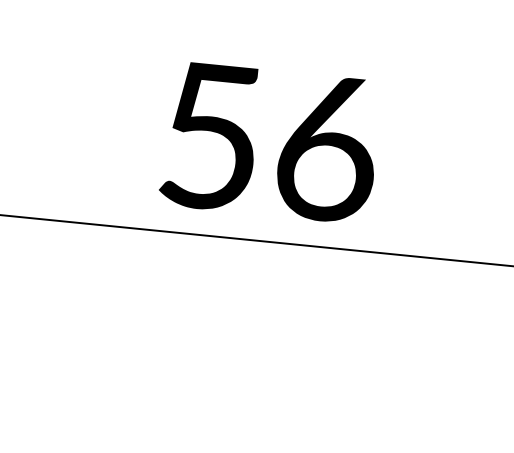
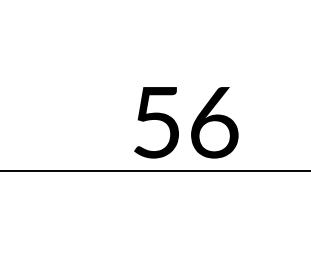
text: (270, 142) -> (186, 122), moved

